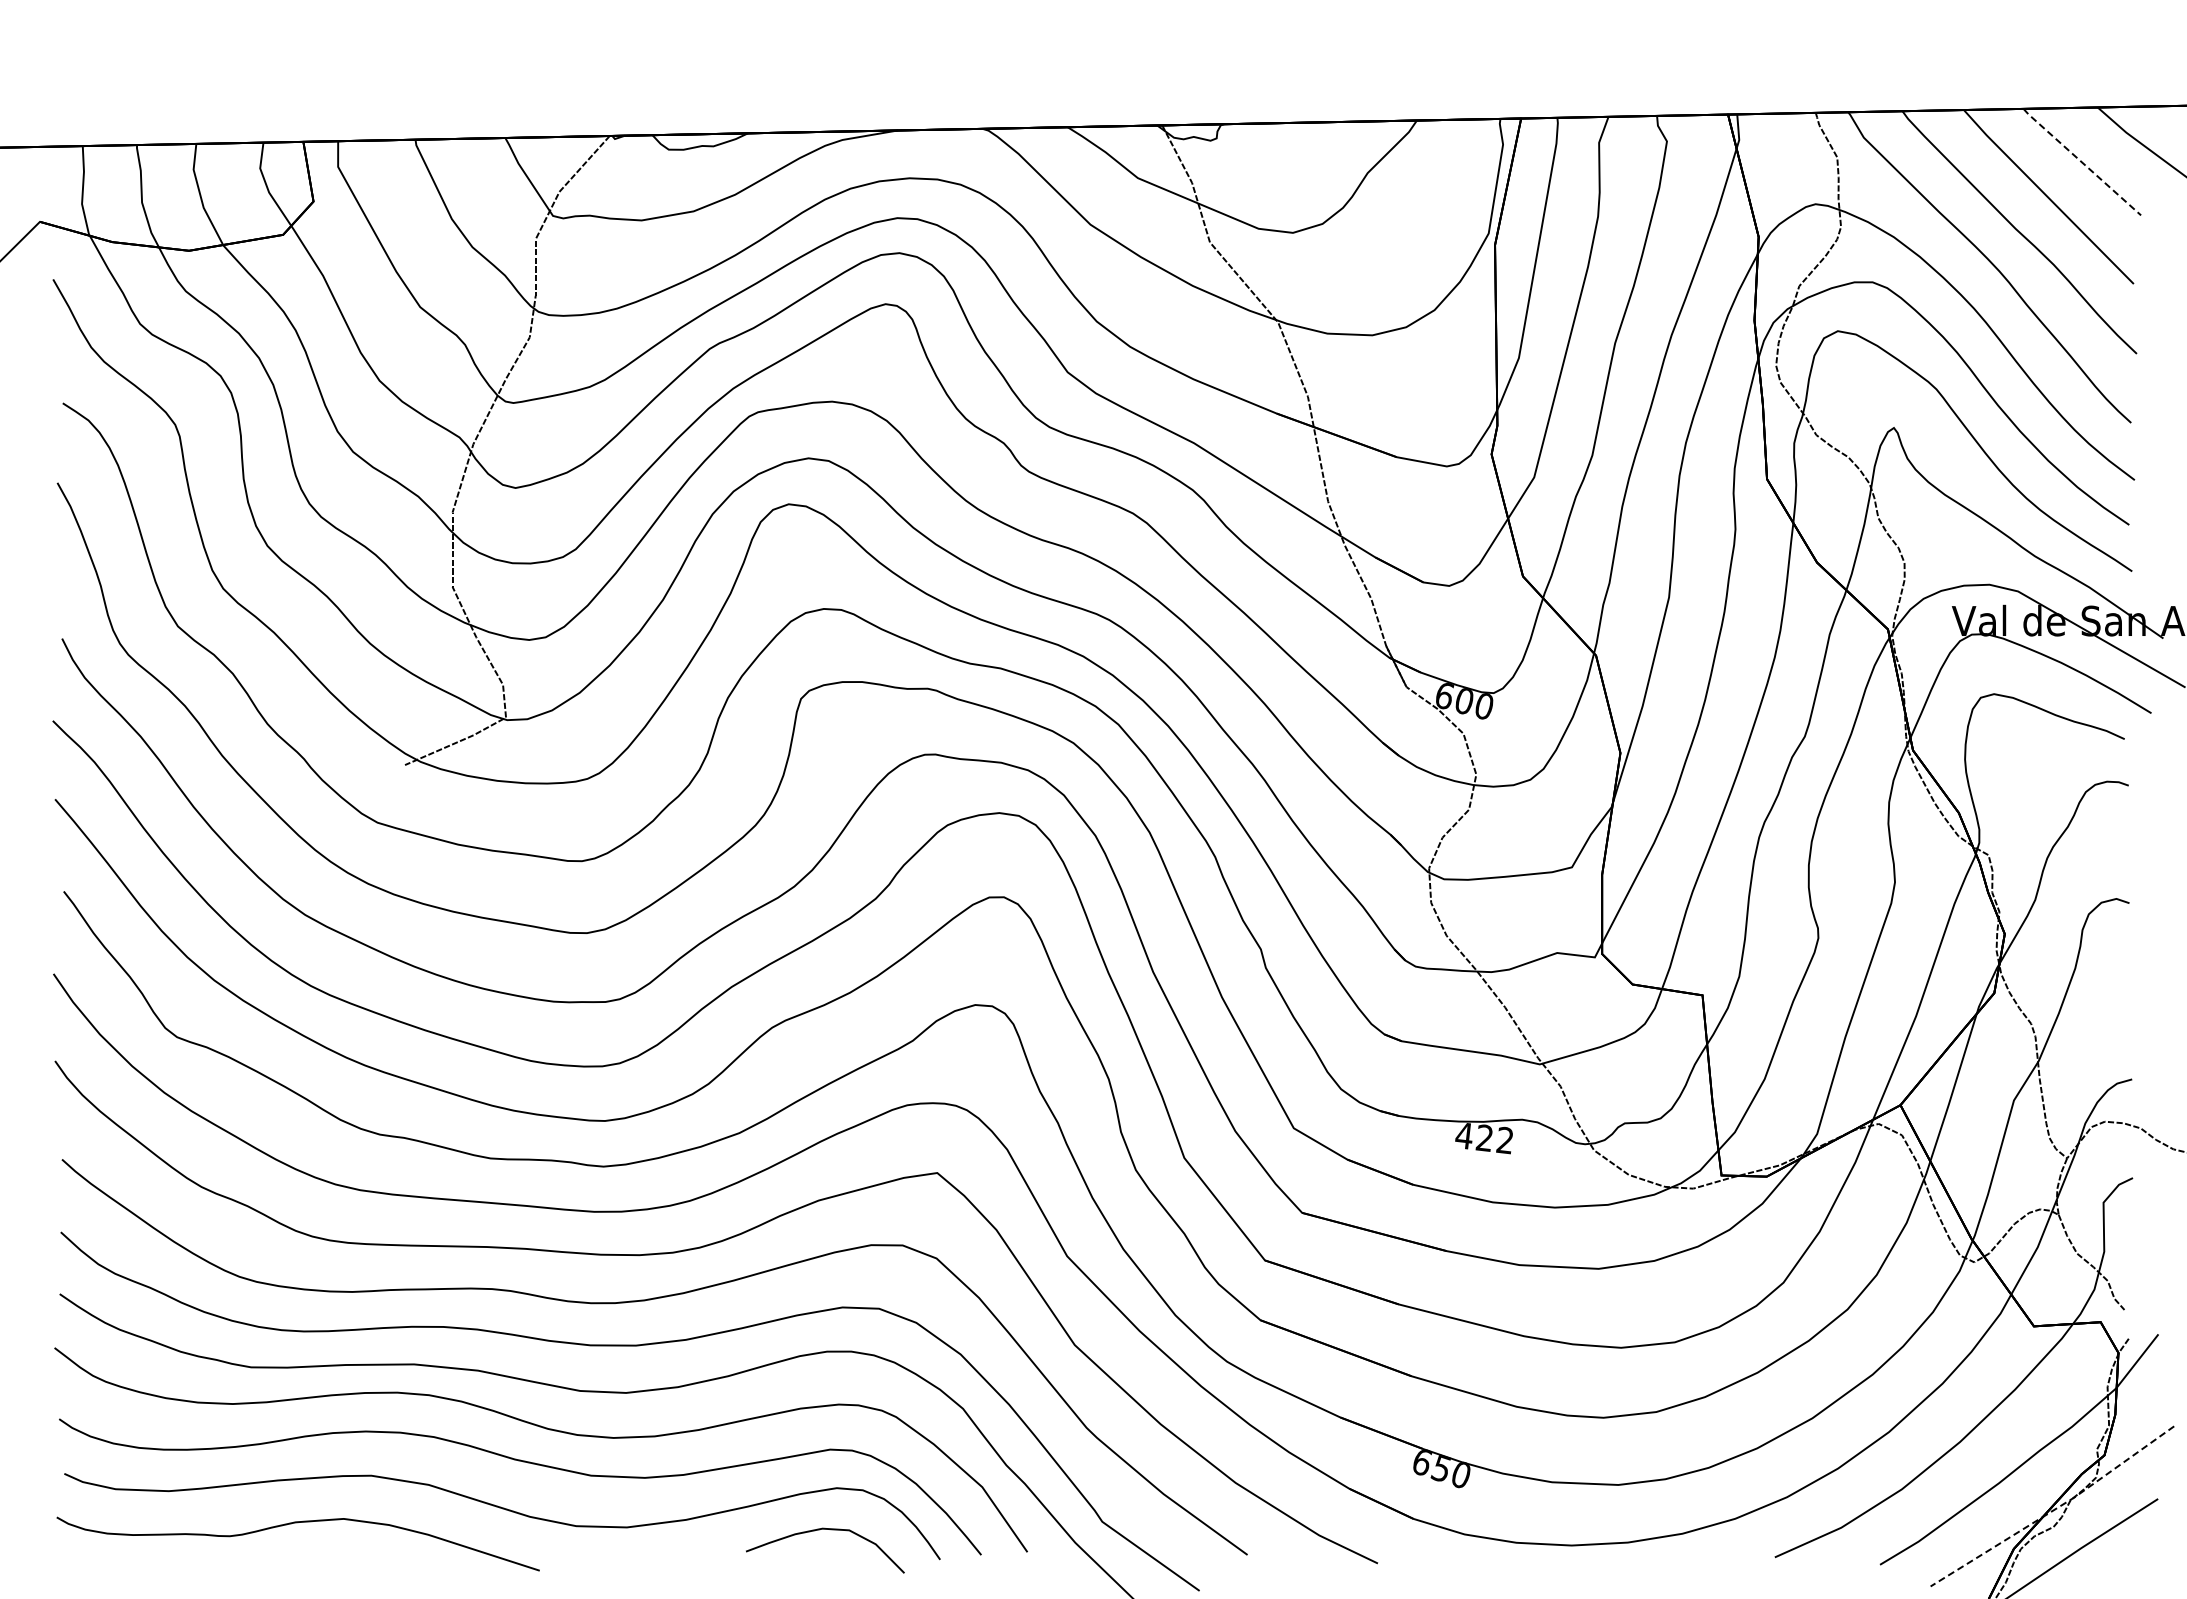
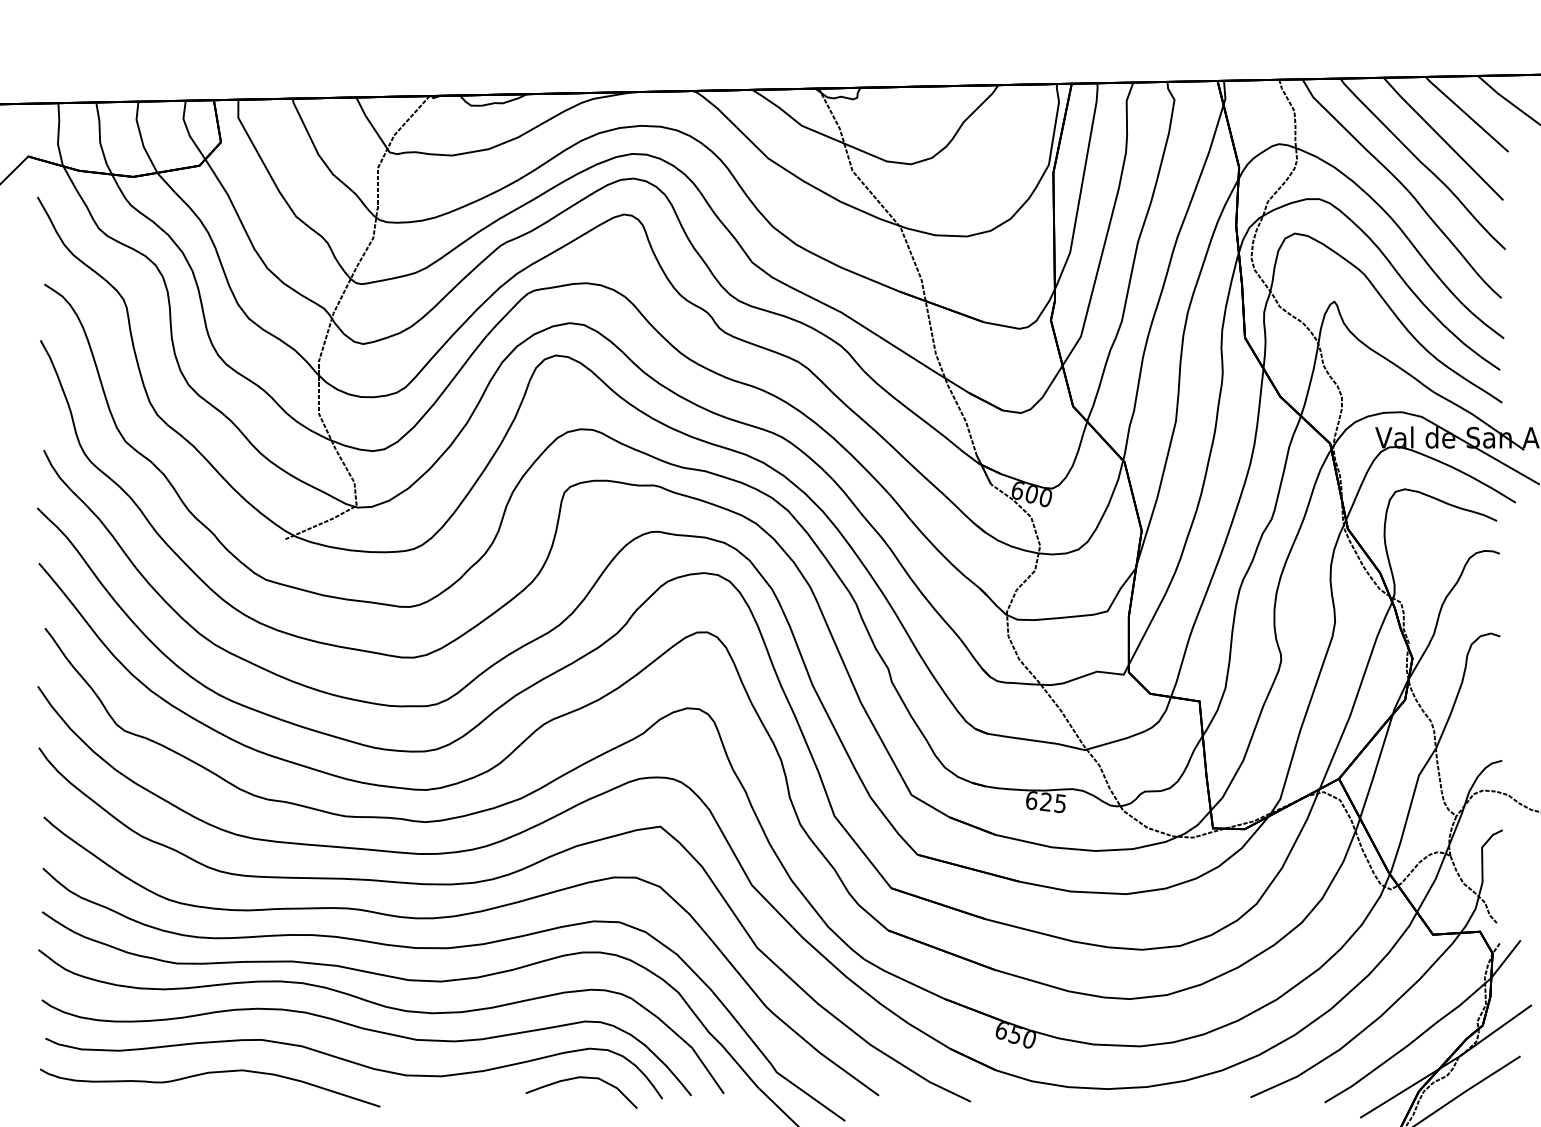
line: (2081, 162) -> (1466, 114), dashed -> solid
text: (1483, 1138) -> (1045, 802), 422 -> 625
line: (2054, 1509) -> (1447, 1063), dashed -> solid

